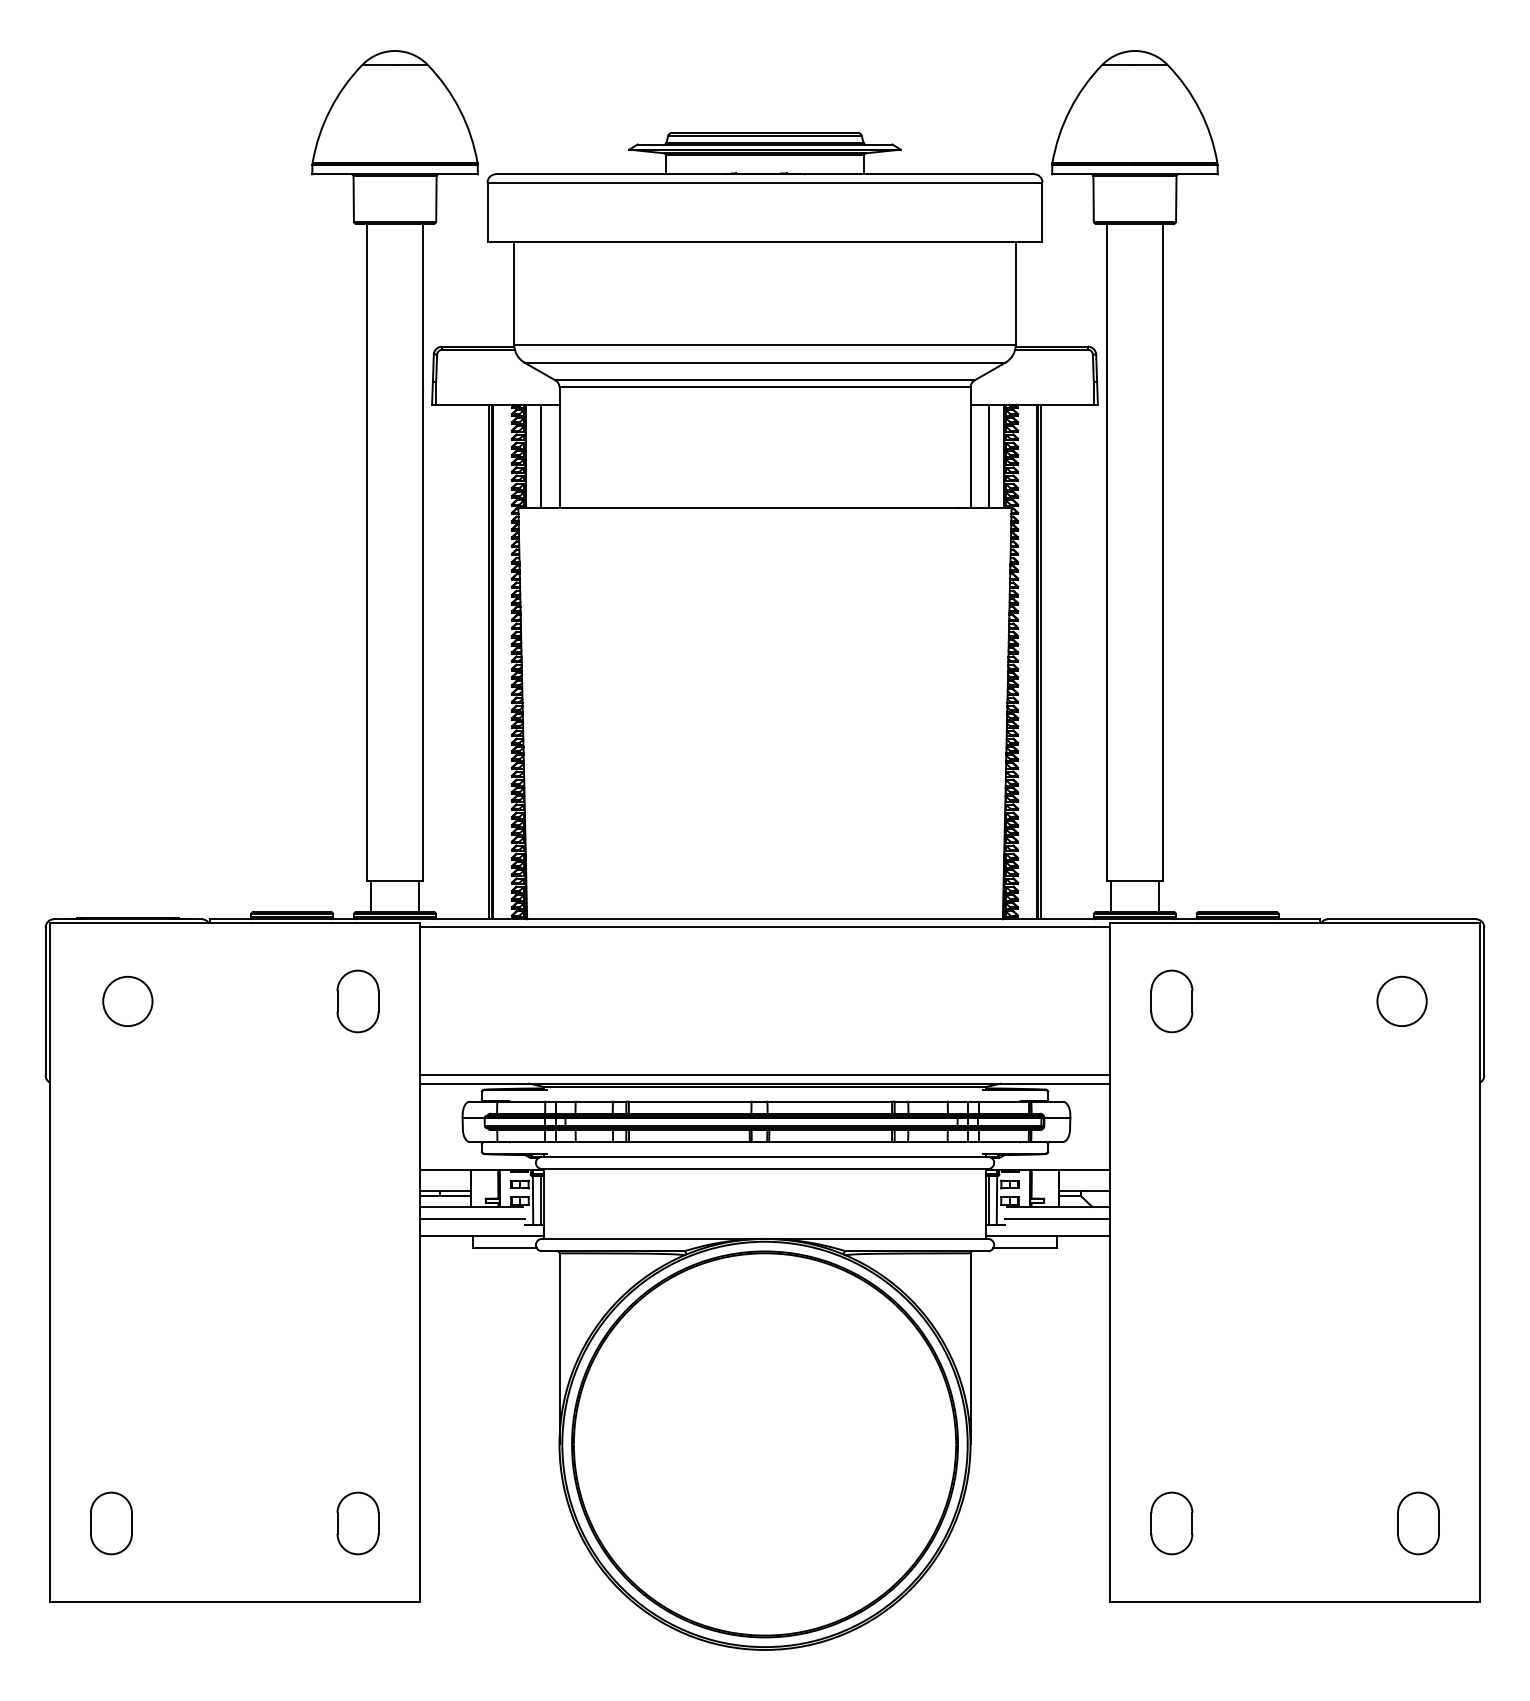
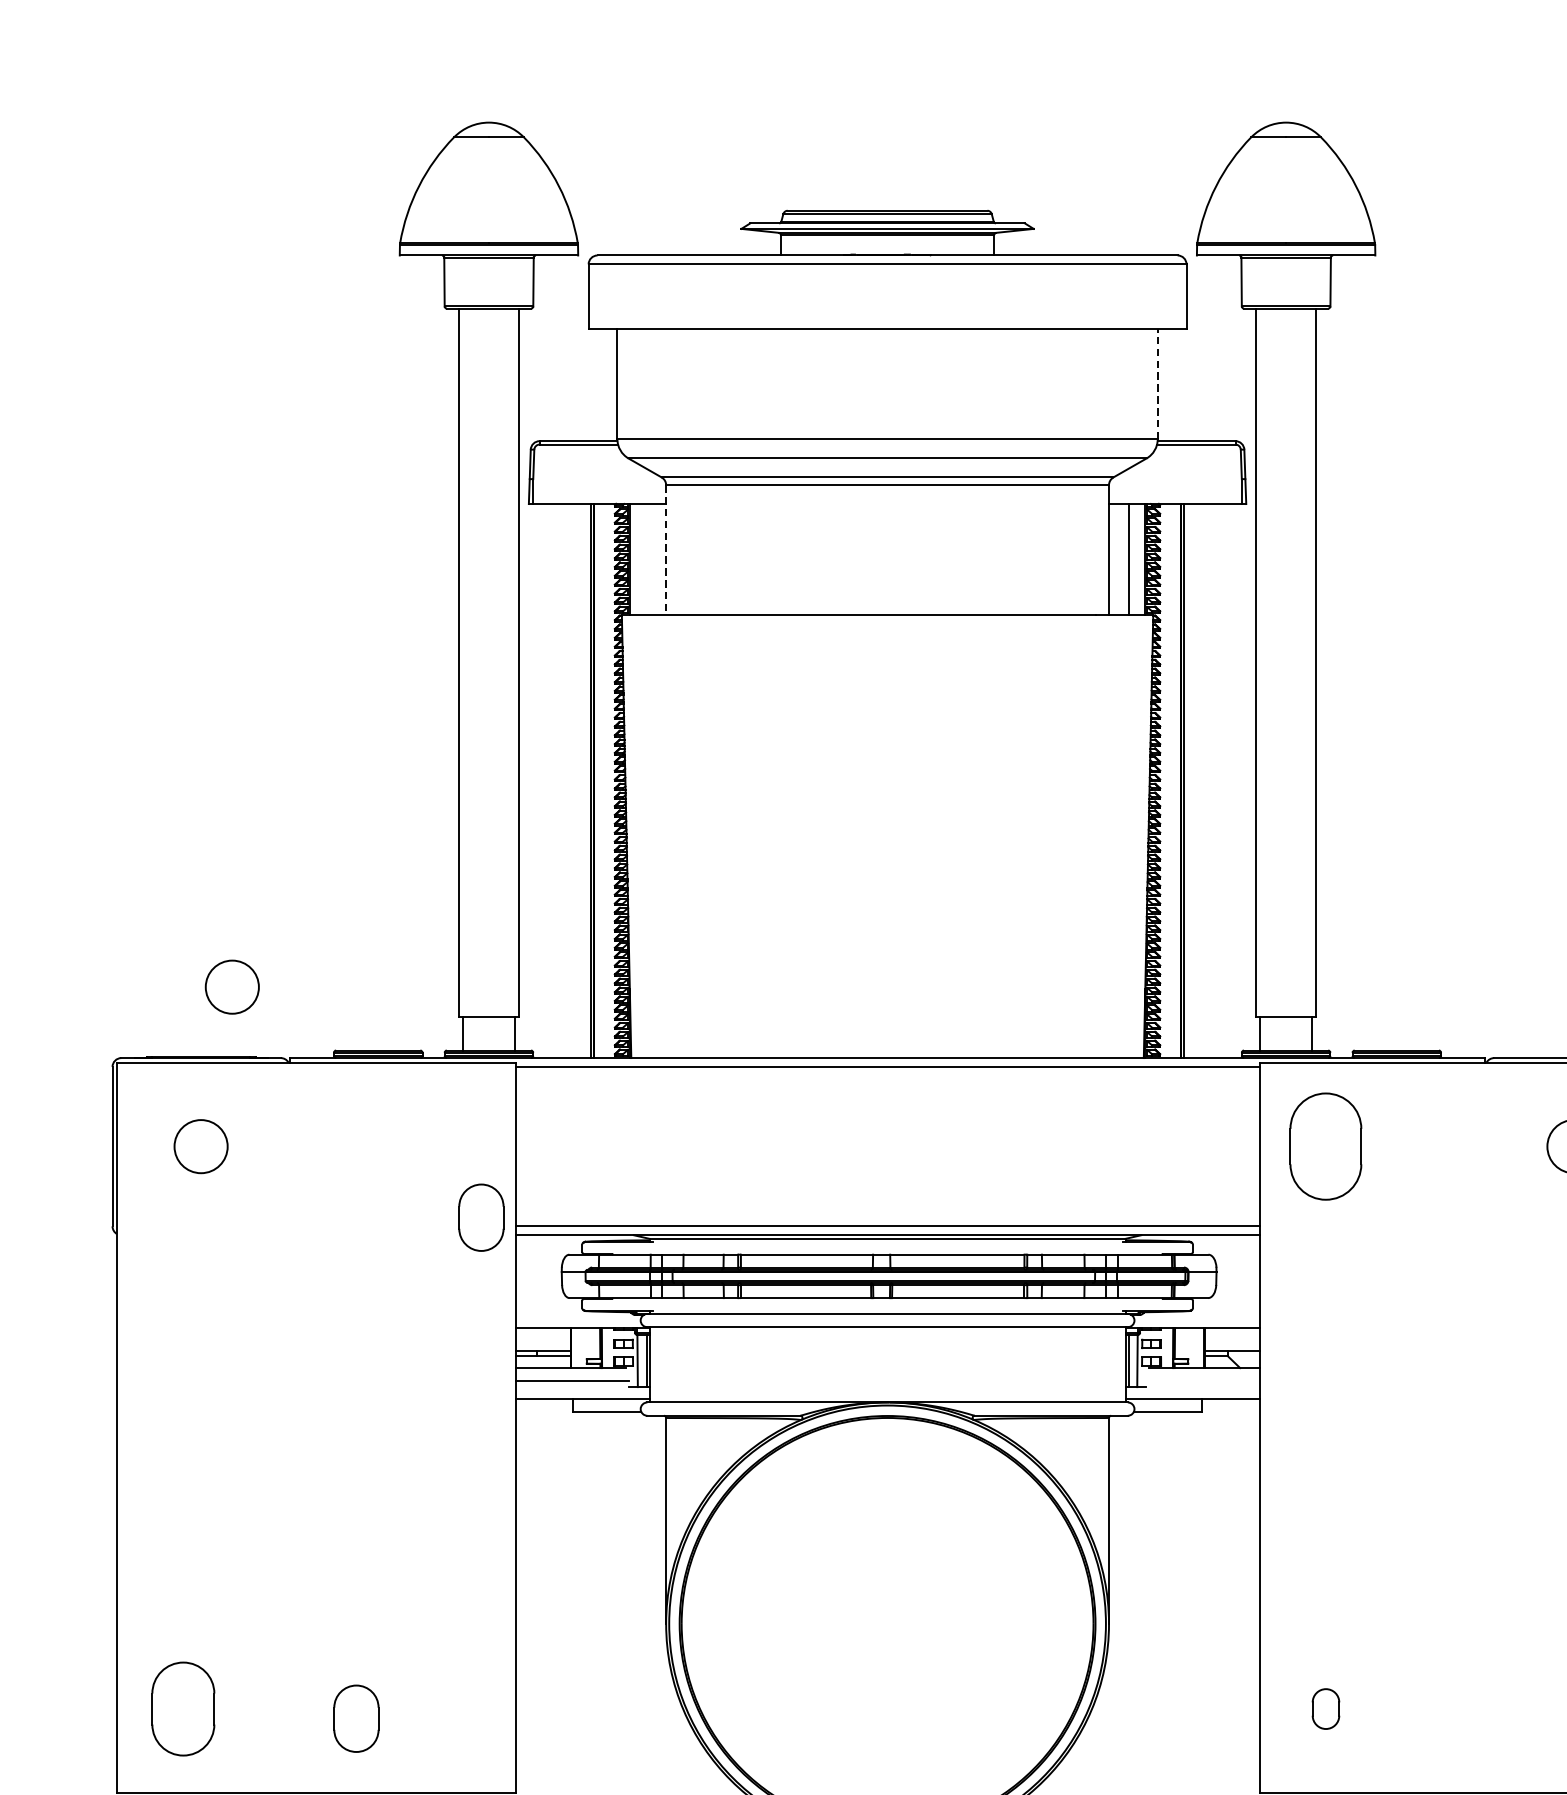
line: (1015, 293) -> (1157, 383), solid -> dashed
line: (559, 448) -> (666, 550), solid -> dashed
line: (541, 456) -> (646, 559), removed
circle: (156, 852) -> (231, 986), added
part: (357, 1001) -> (480, 1217), moved
part: (1171, 1001) -> (1325, 1146), size x1.6
line: (1057, 1219) -> (1202, 1381), removed
part: (111, 1523) -> (183, 1709), size x1.4
part: (357, 1523) -> (355, 1718), moved
part: (1171, 1523) -> (1325, 1709), size x0.6

